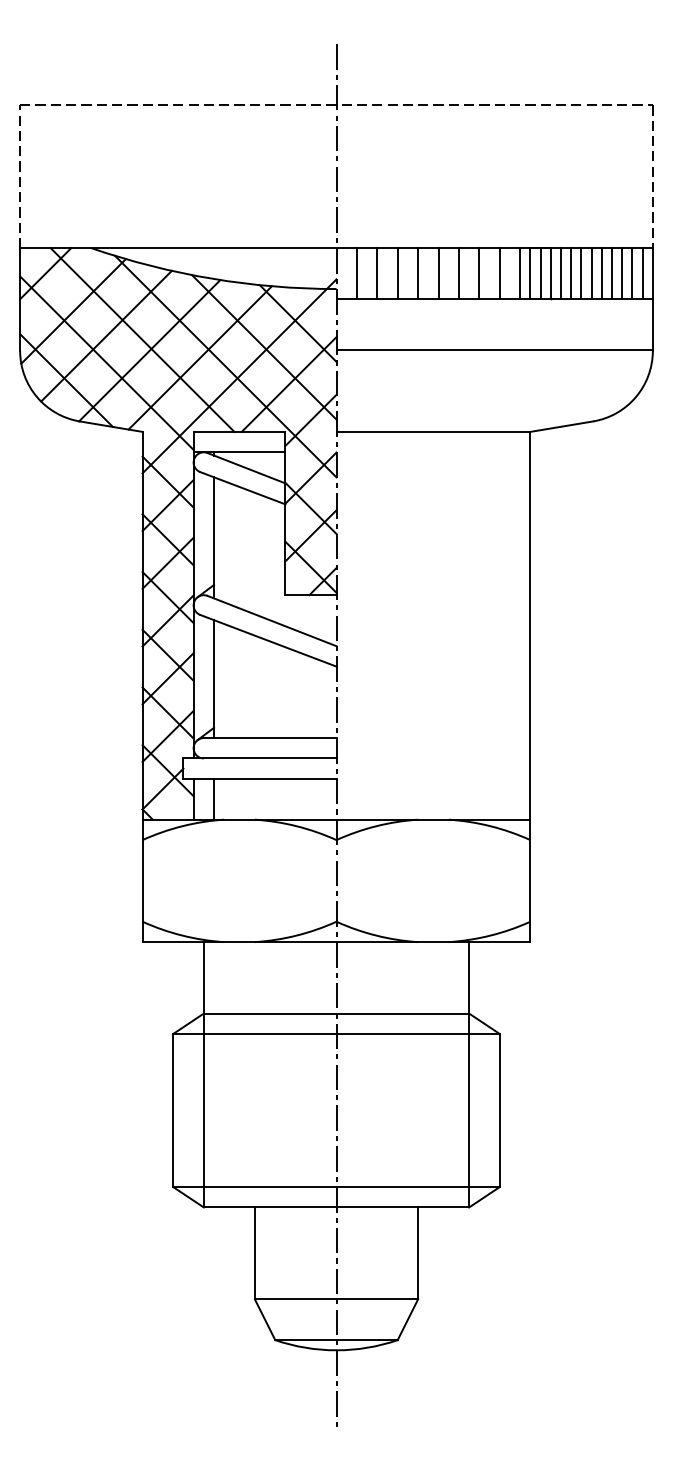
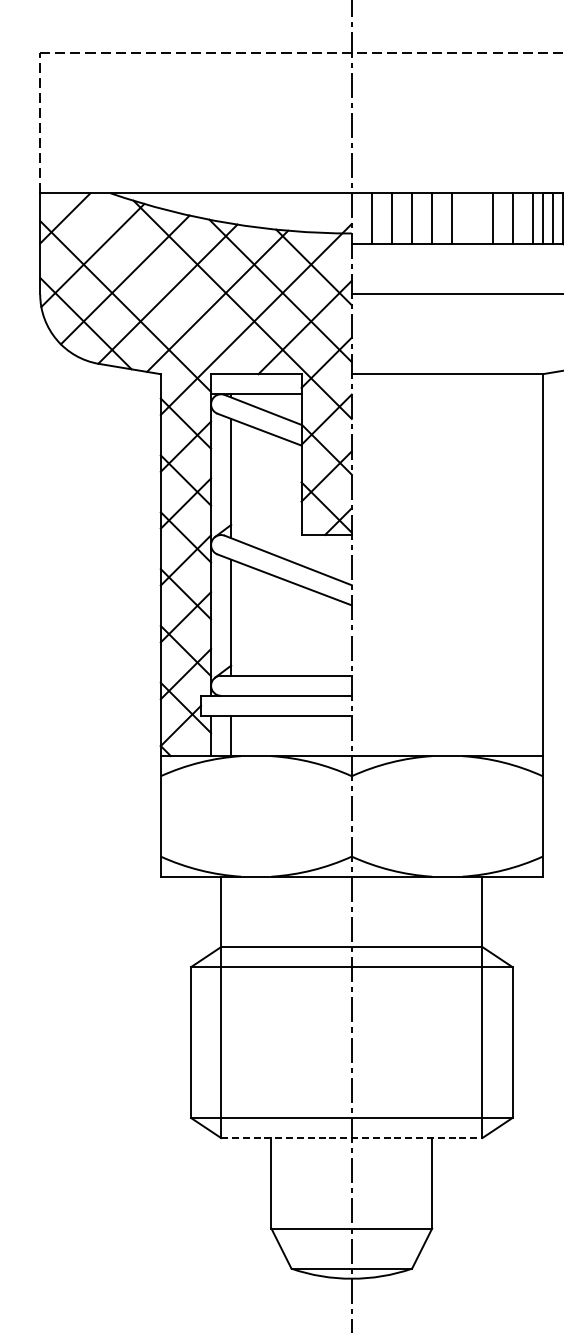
line: (458, 273) -> (471, 218), removed
line: (142, 339) -> (160, 283), removed
line: (336, 1207) -> (351, 1138), solid -> dashed

